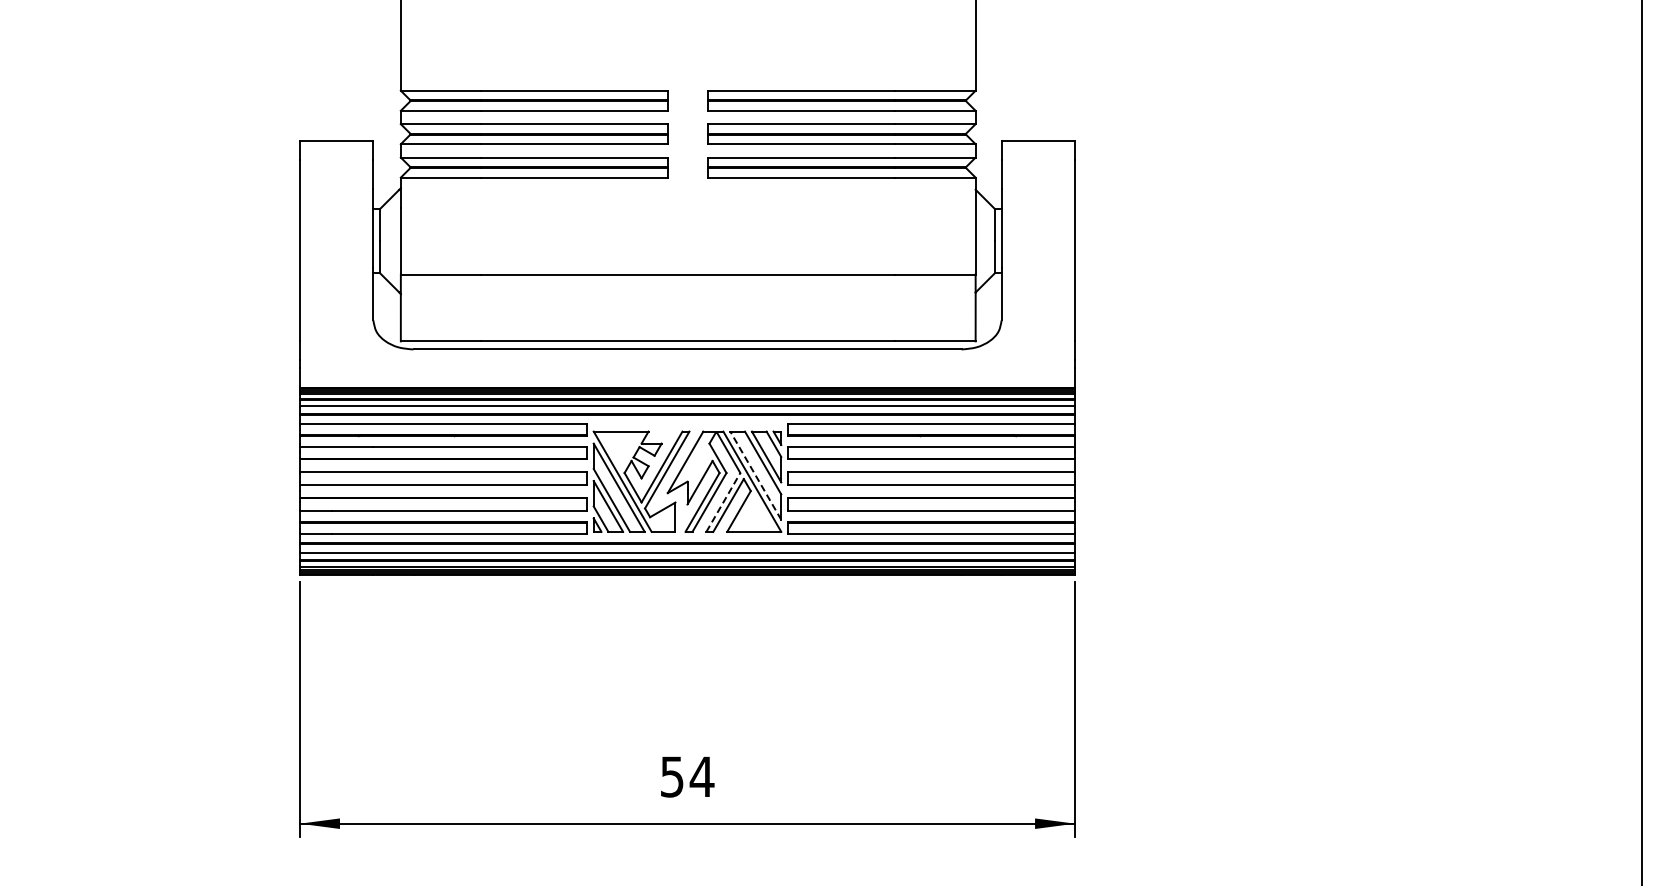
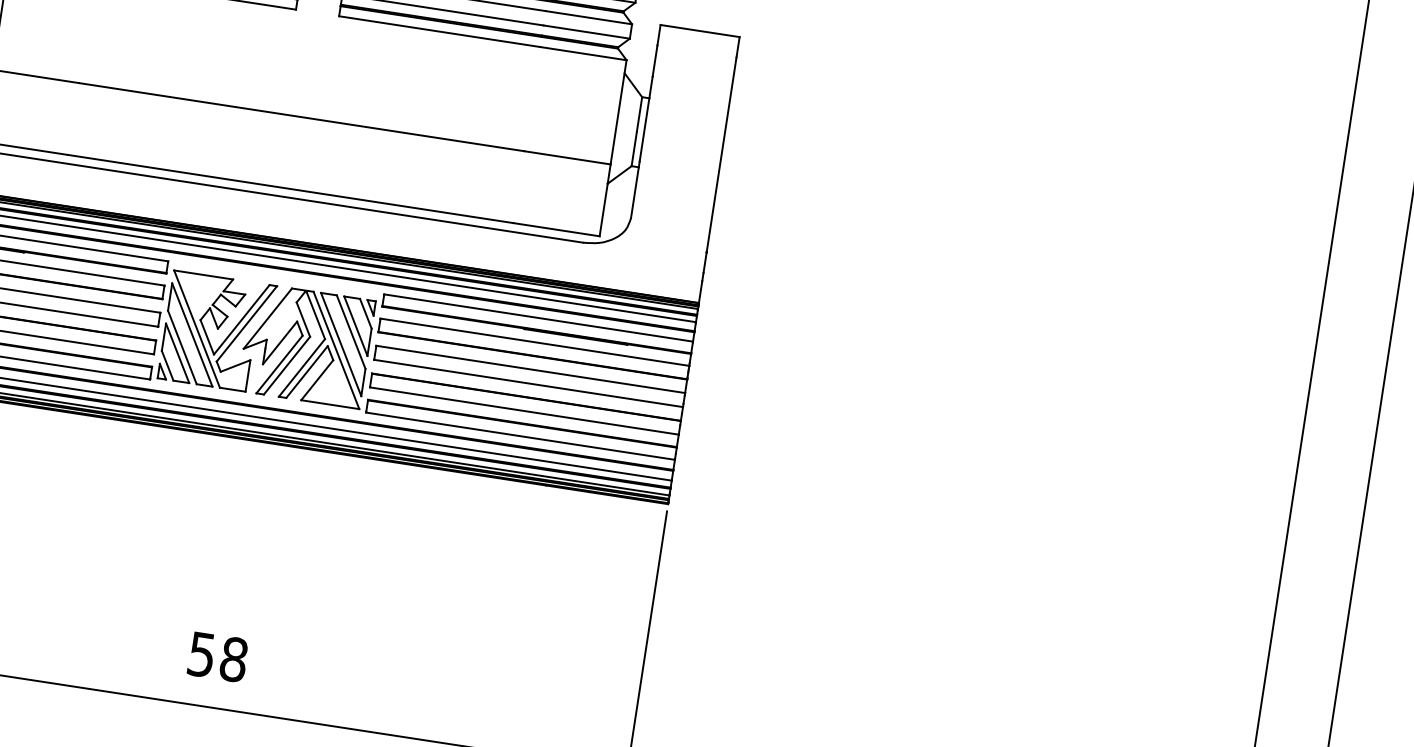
line: (755, 475) -> (340, 344), dashed -> solid
line: (723, 502) -> (302, 368), dashed -> solid
text: (701, 776) -> (233, 659), 54 -> 58

